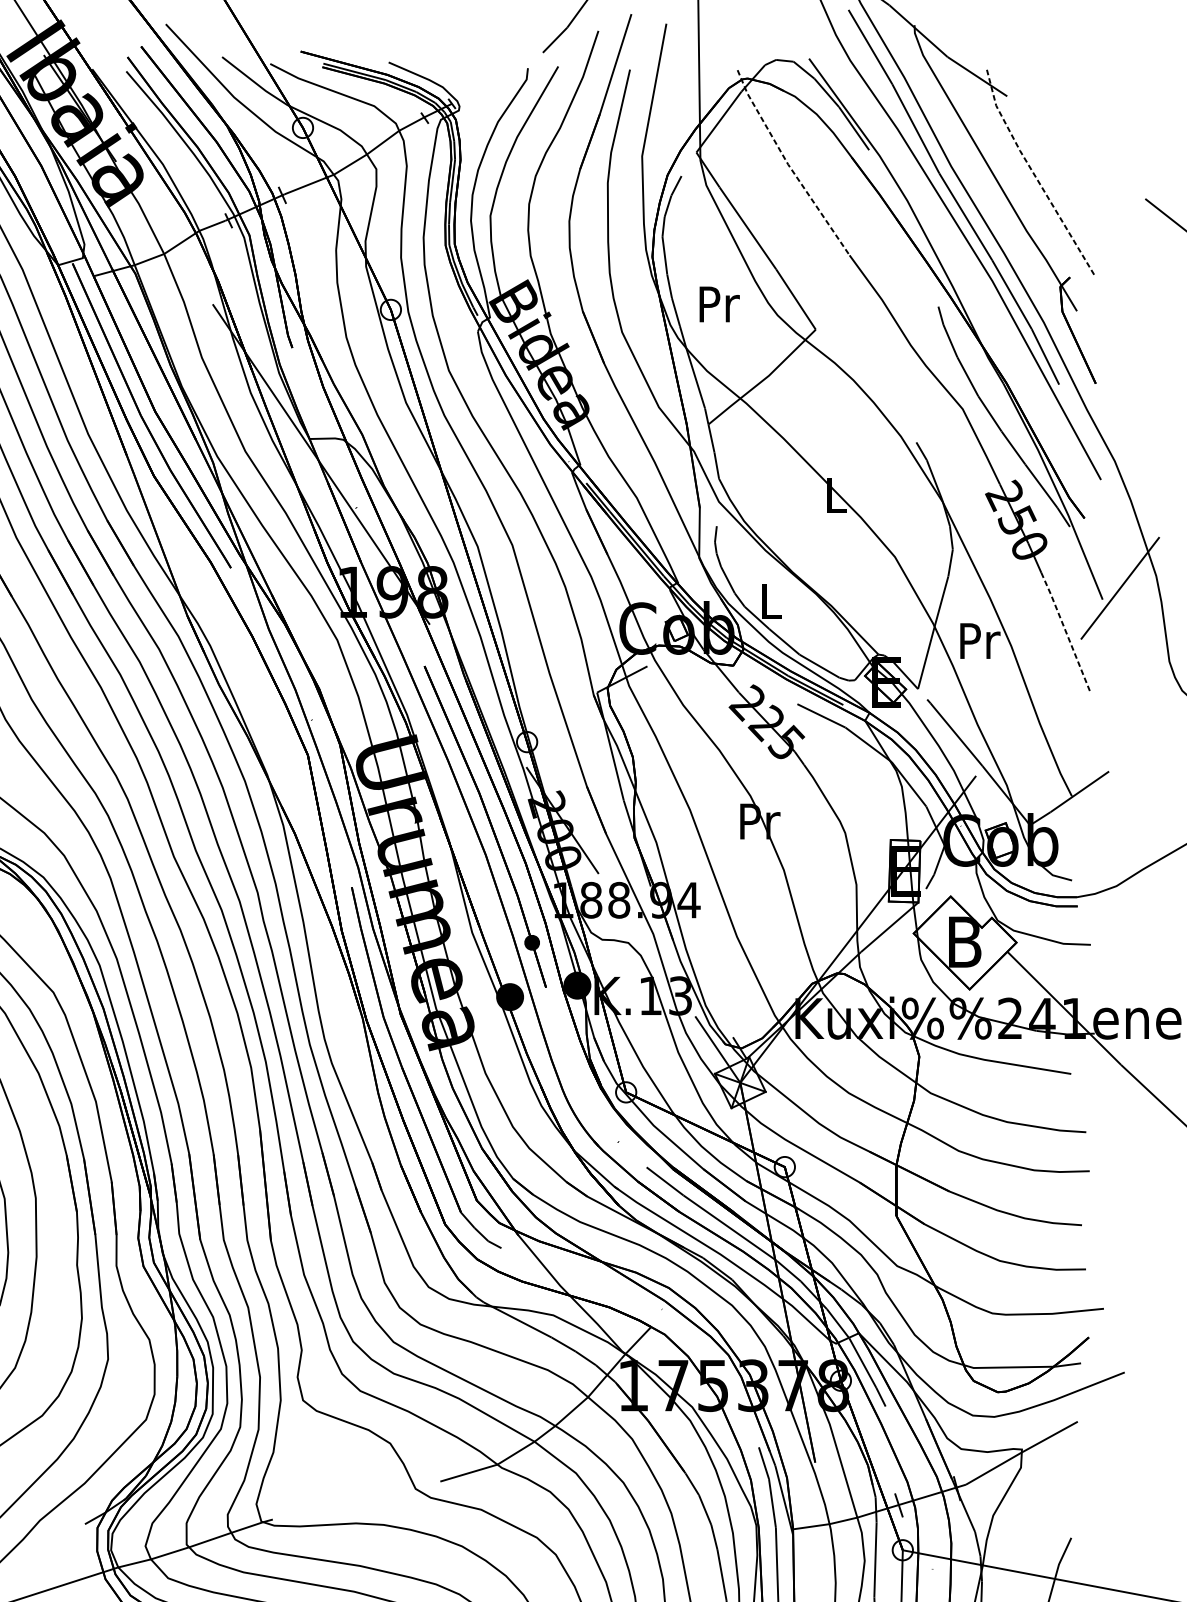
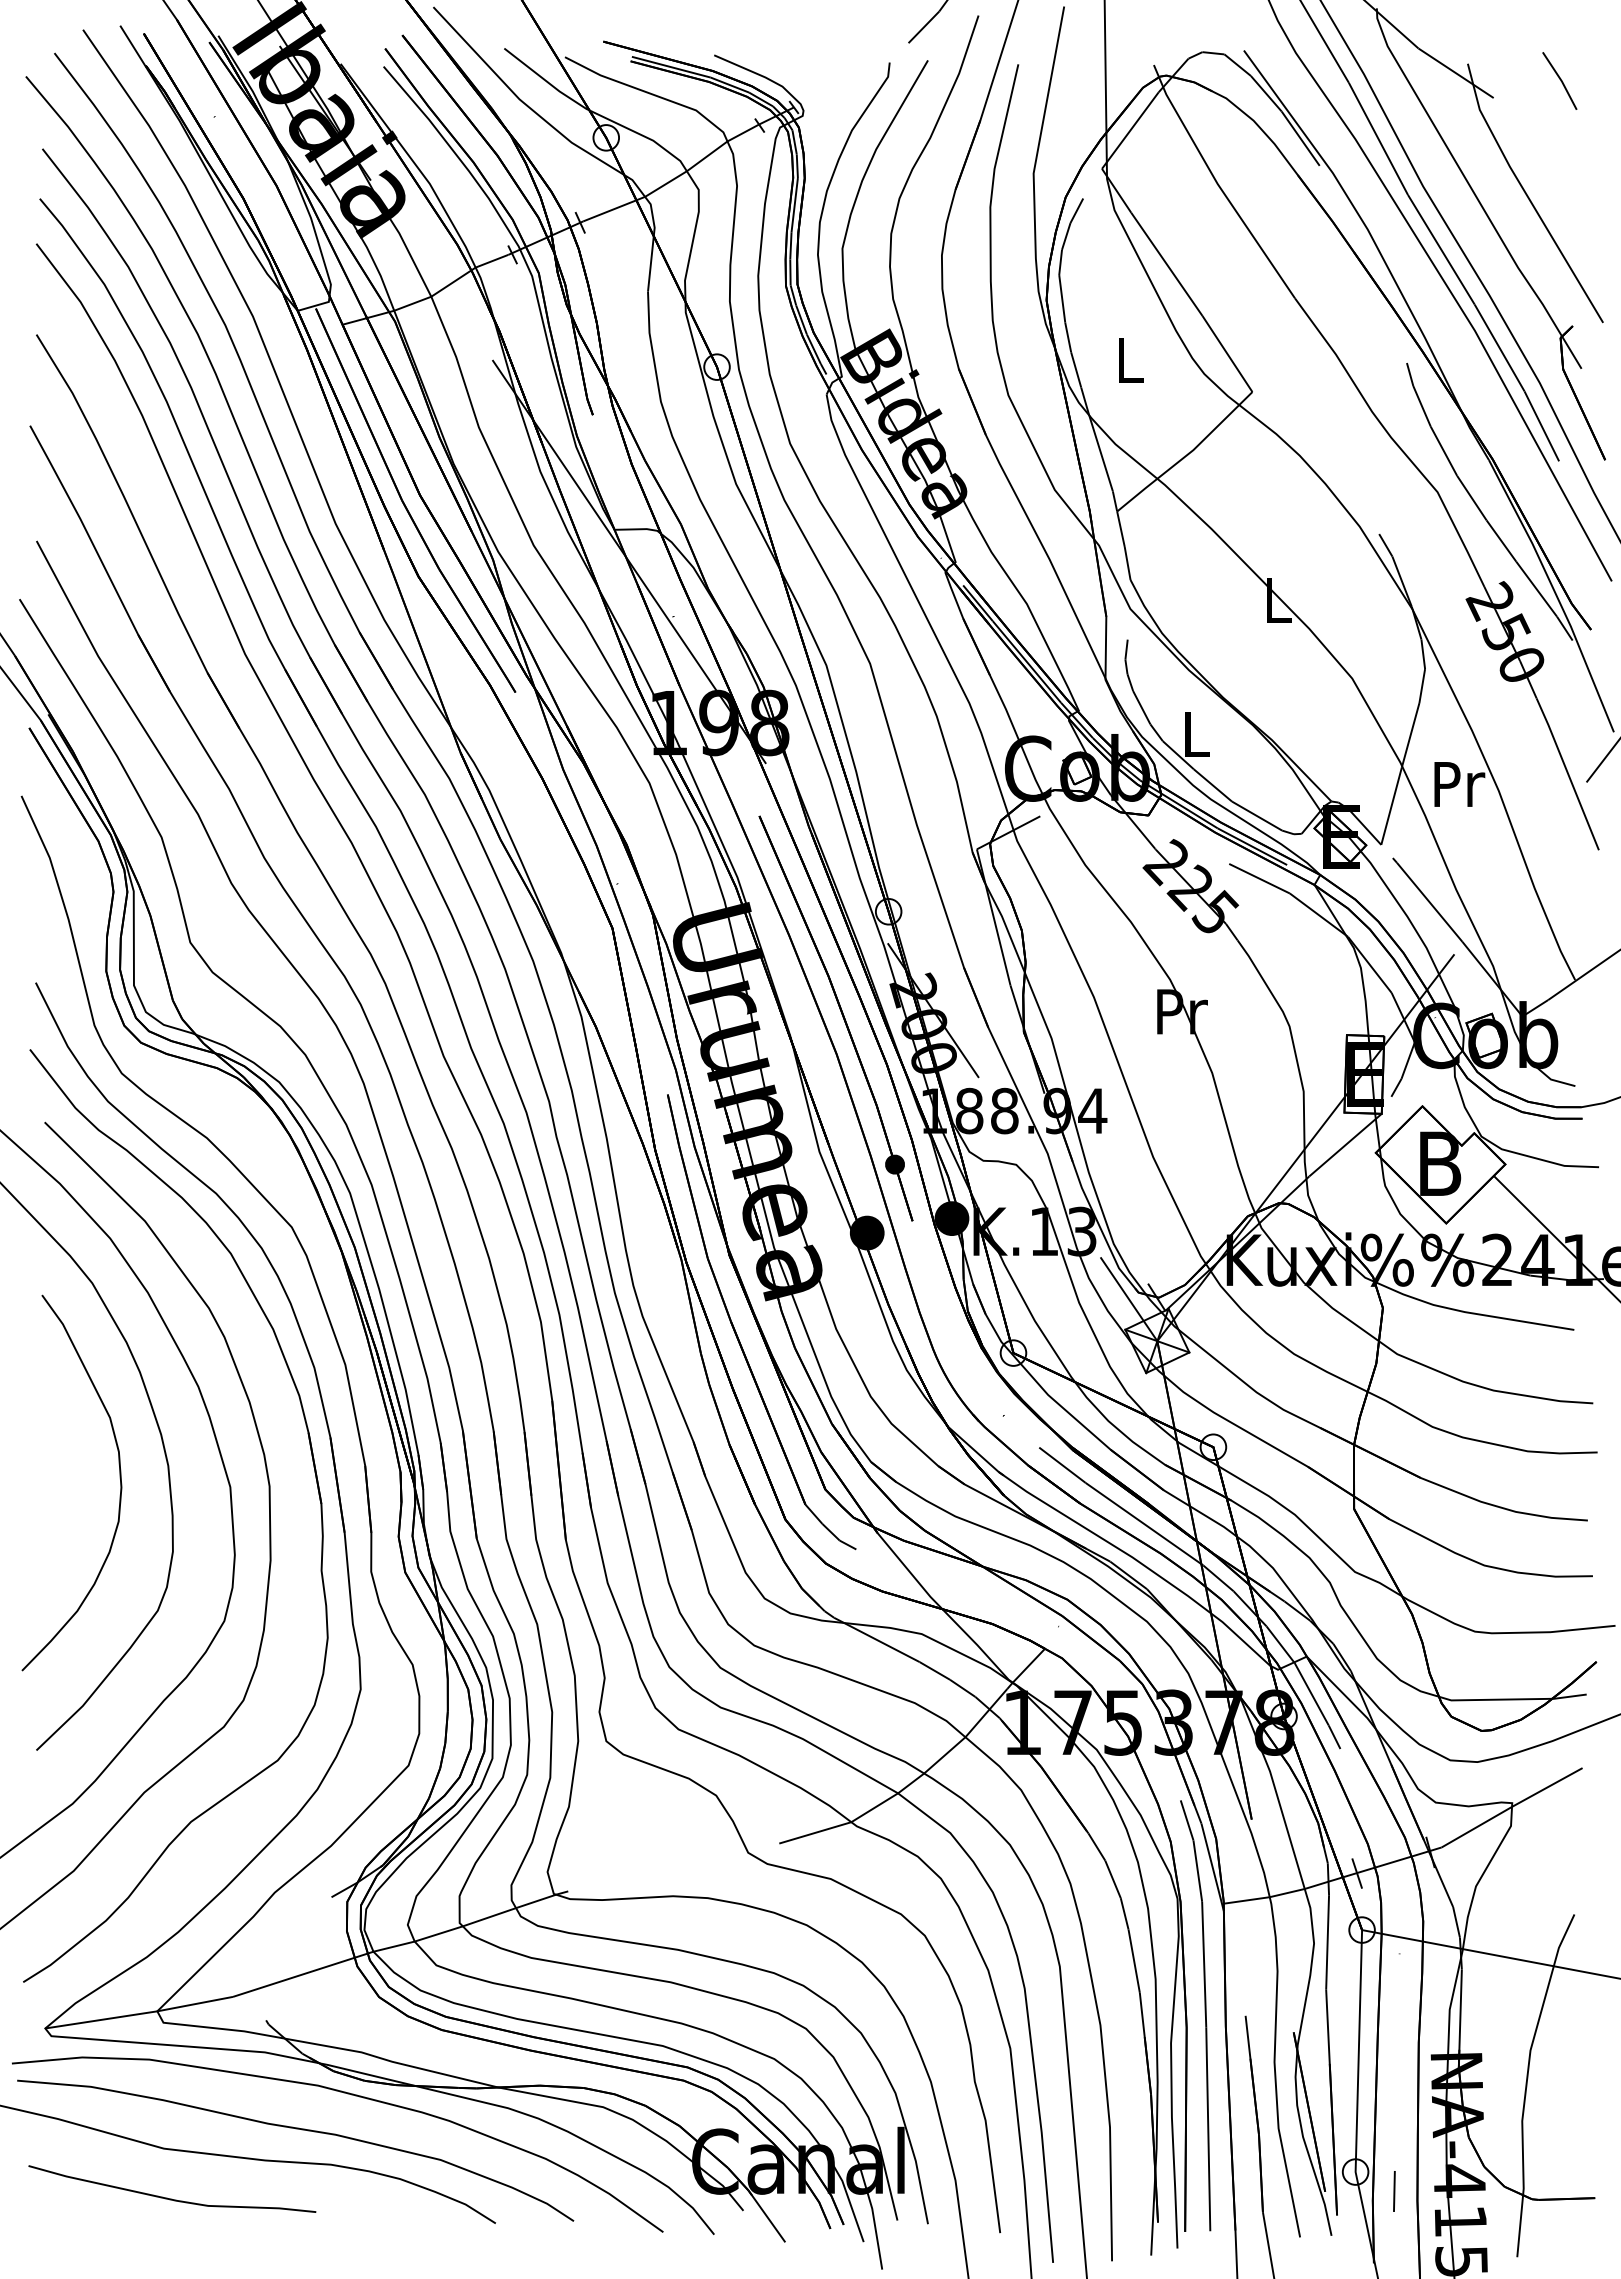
line: (1059, 81) -> (1559, 79), added
line: (788, 164) -> (1217, 184), dashed -> solid
line: (1033, 173) -> (1526, 195), dashed -> solid
text: (719, 303) -> (1131, 359), Pr -> L
line: (1065, 632) -> (1567, 773), dashed -> solid

